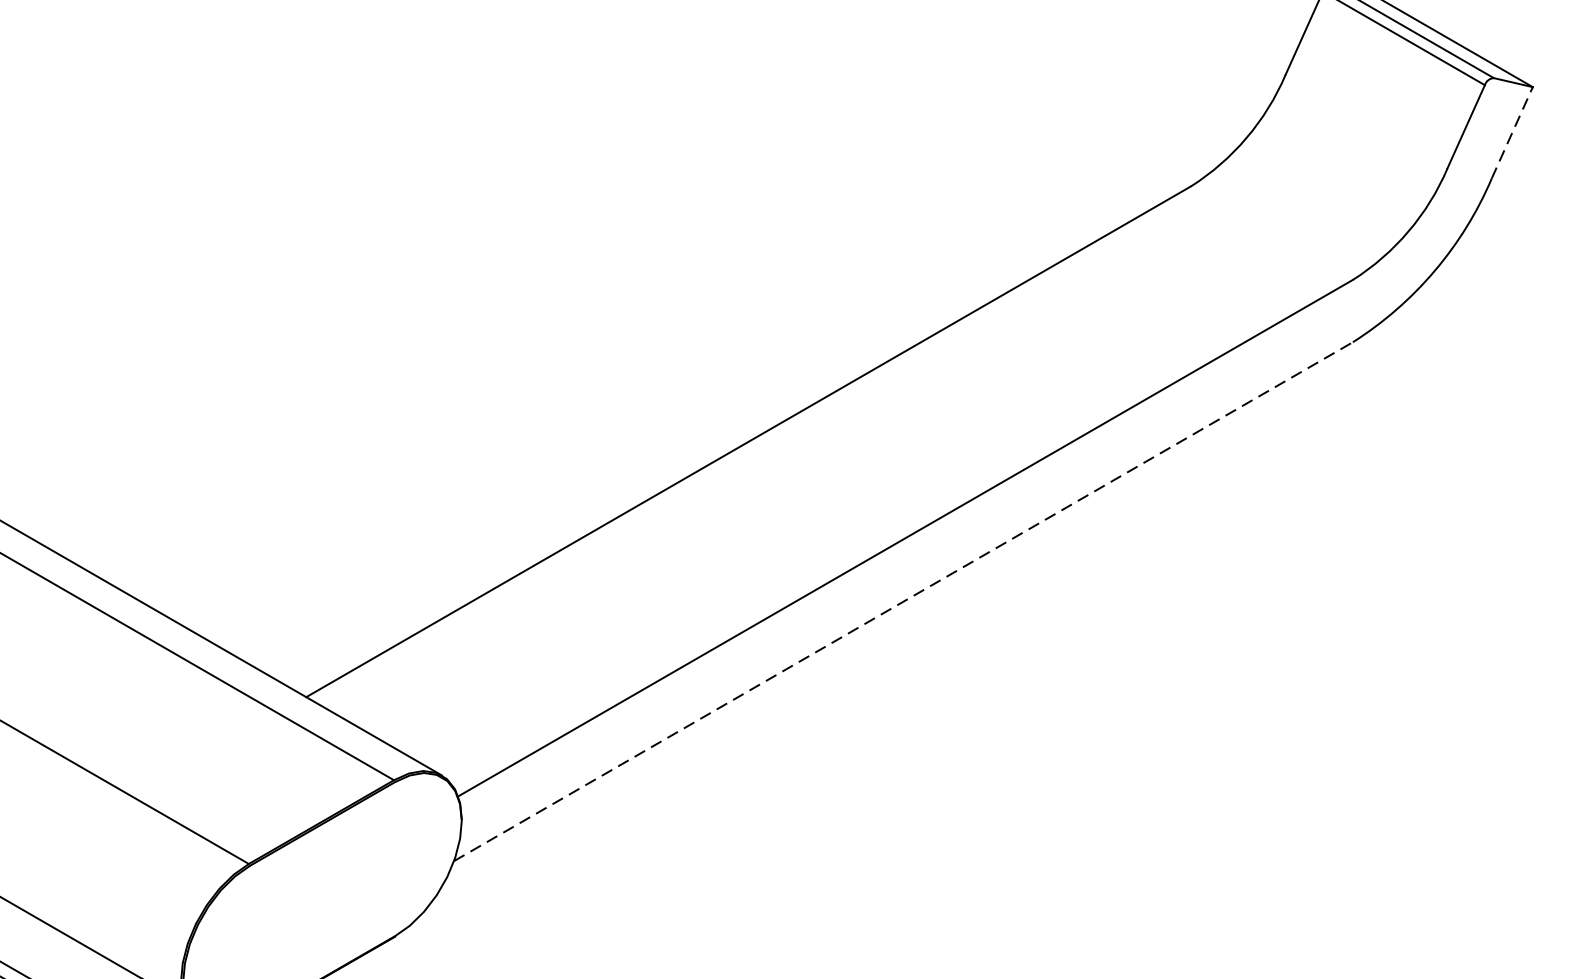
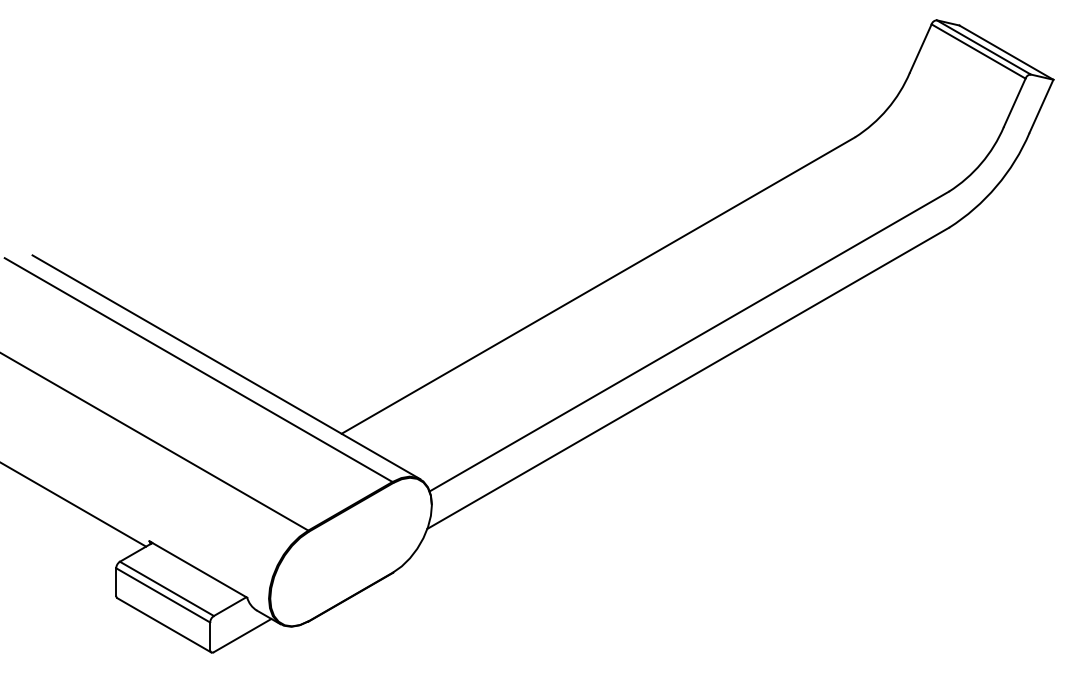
line: (1512, 131) -> (1041, 105), dashed -> solid
line: (903, 601) -> (688, 378), dashed -> solid

